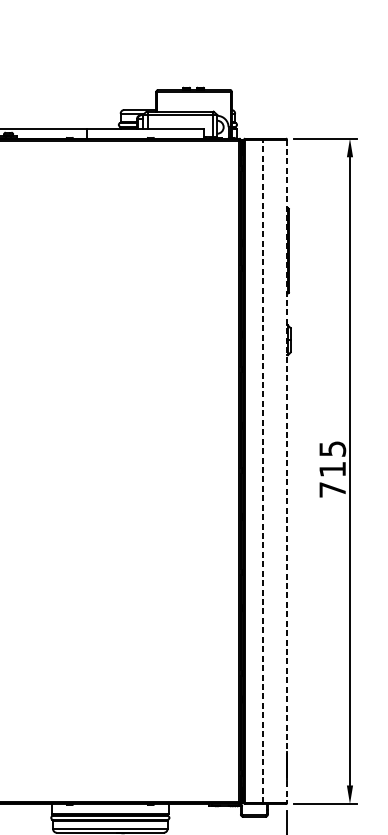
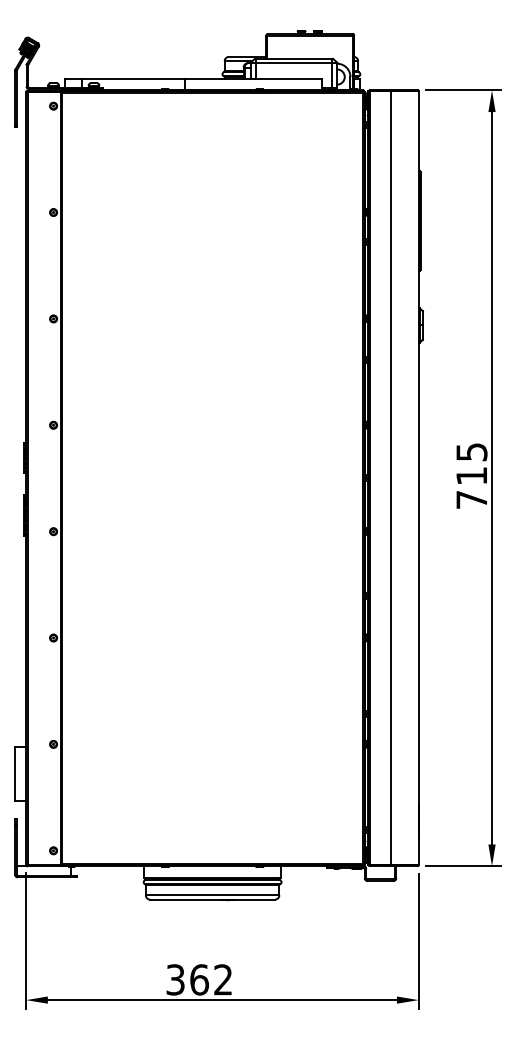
line: (262, 471) -> (390, 478), dashed -> solid
line: (286, 471) -> (418, 478), dashed -> solid

